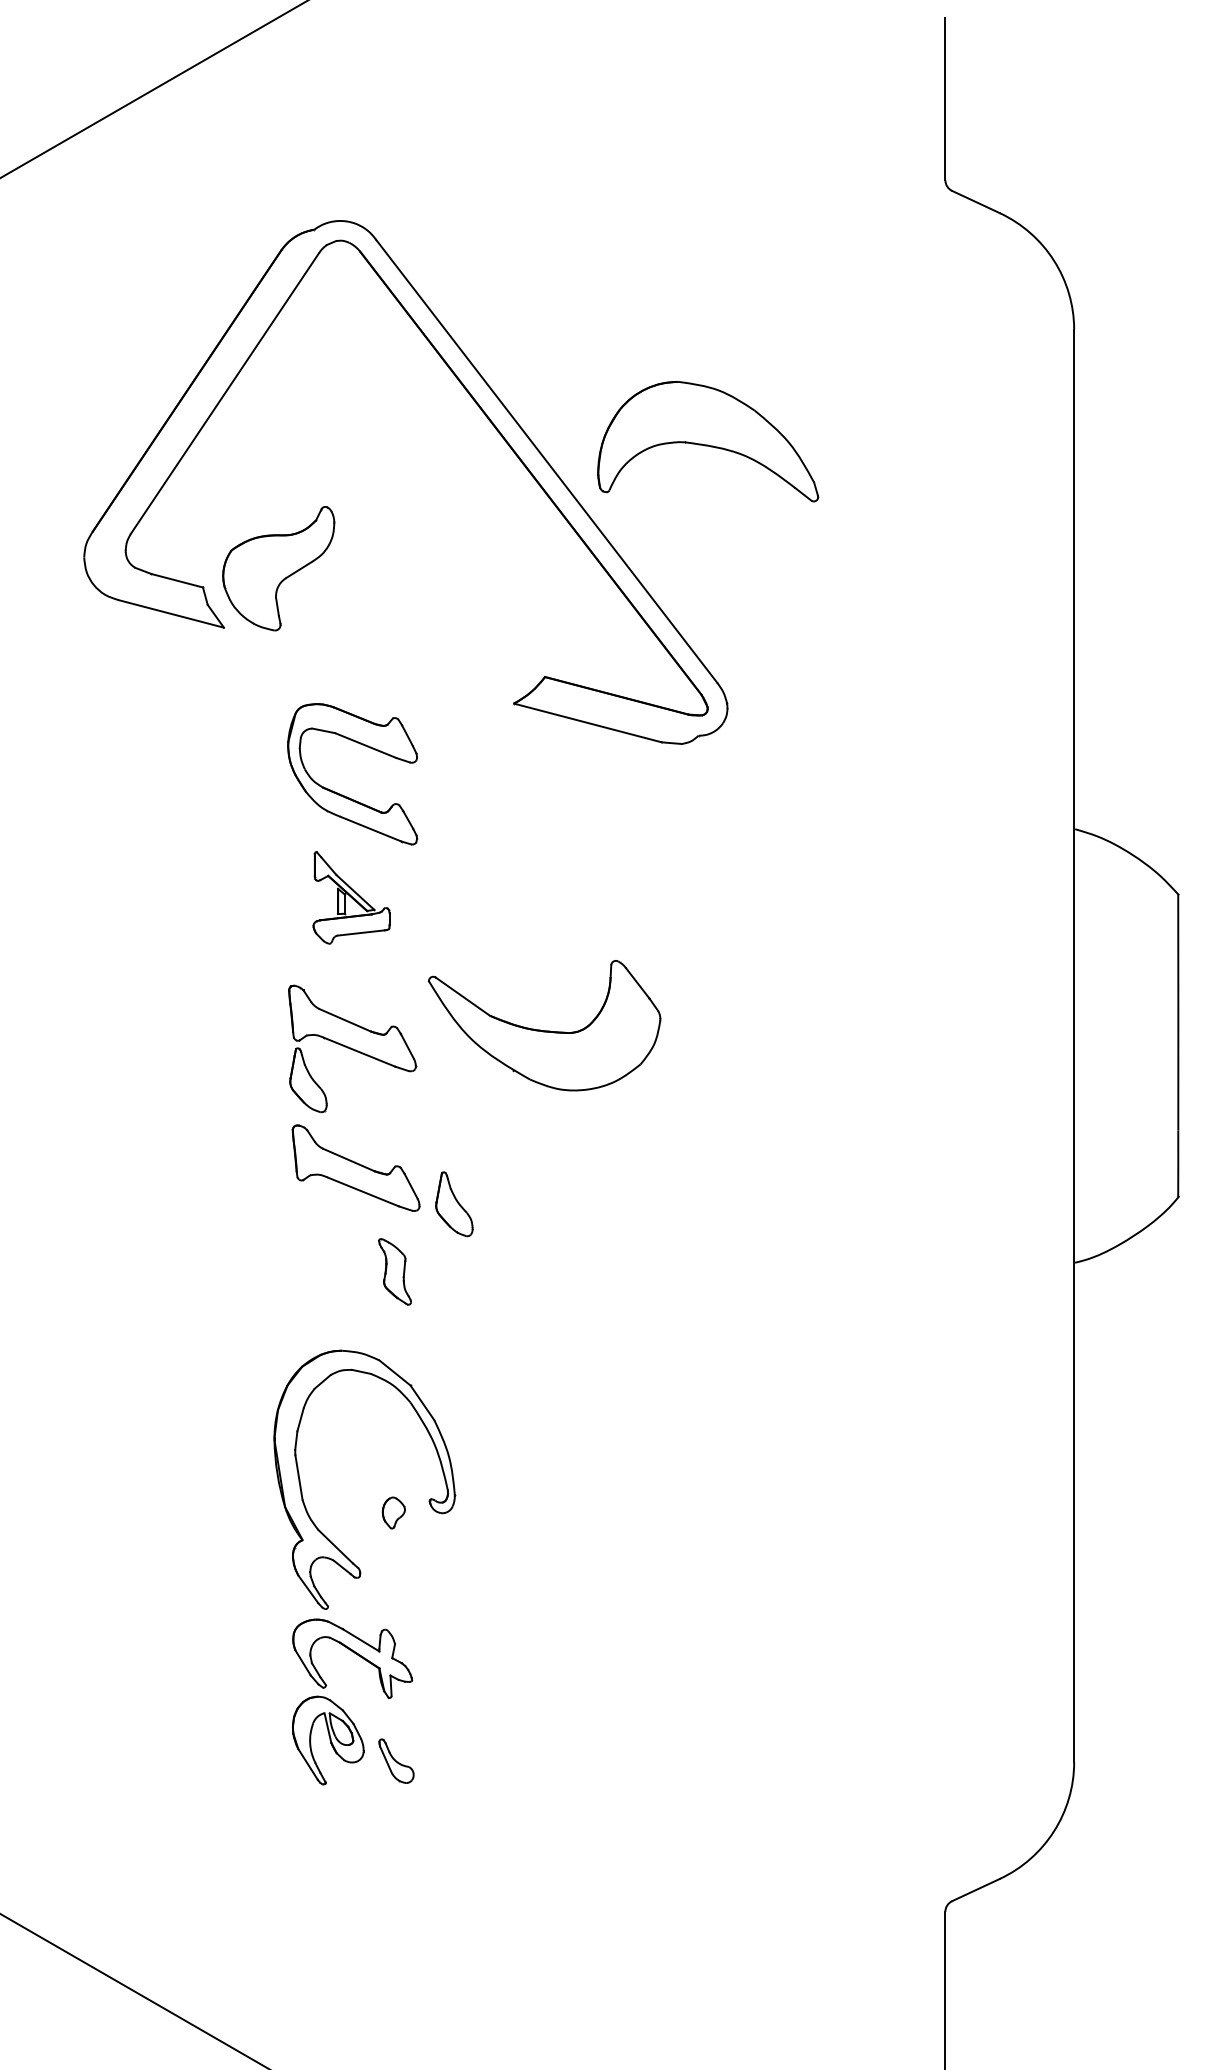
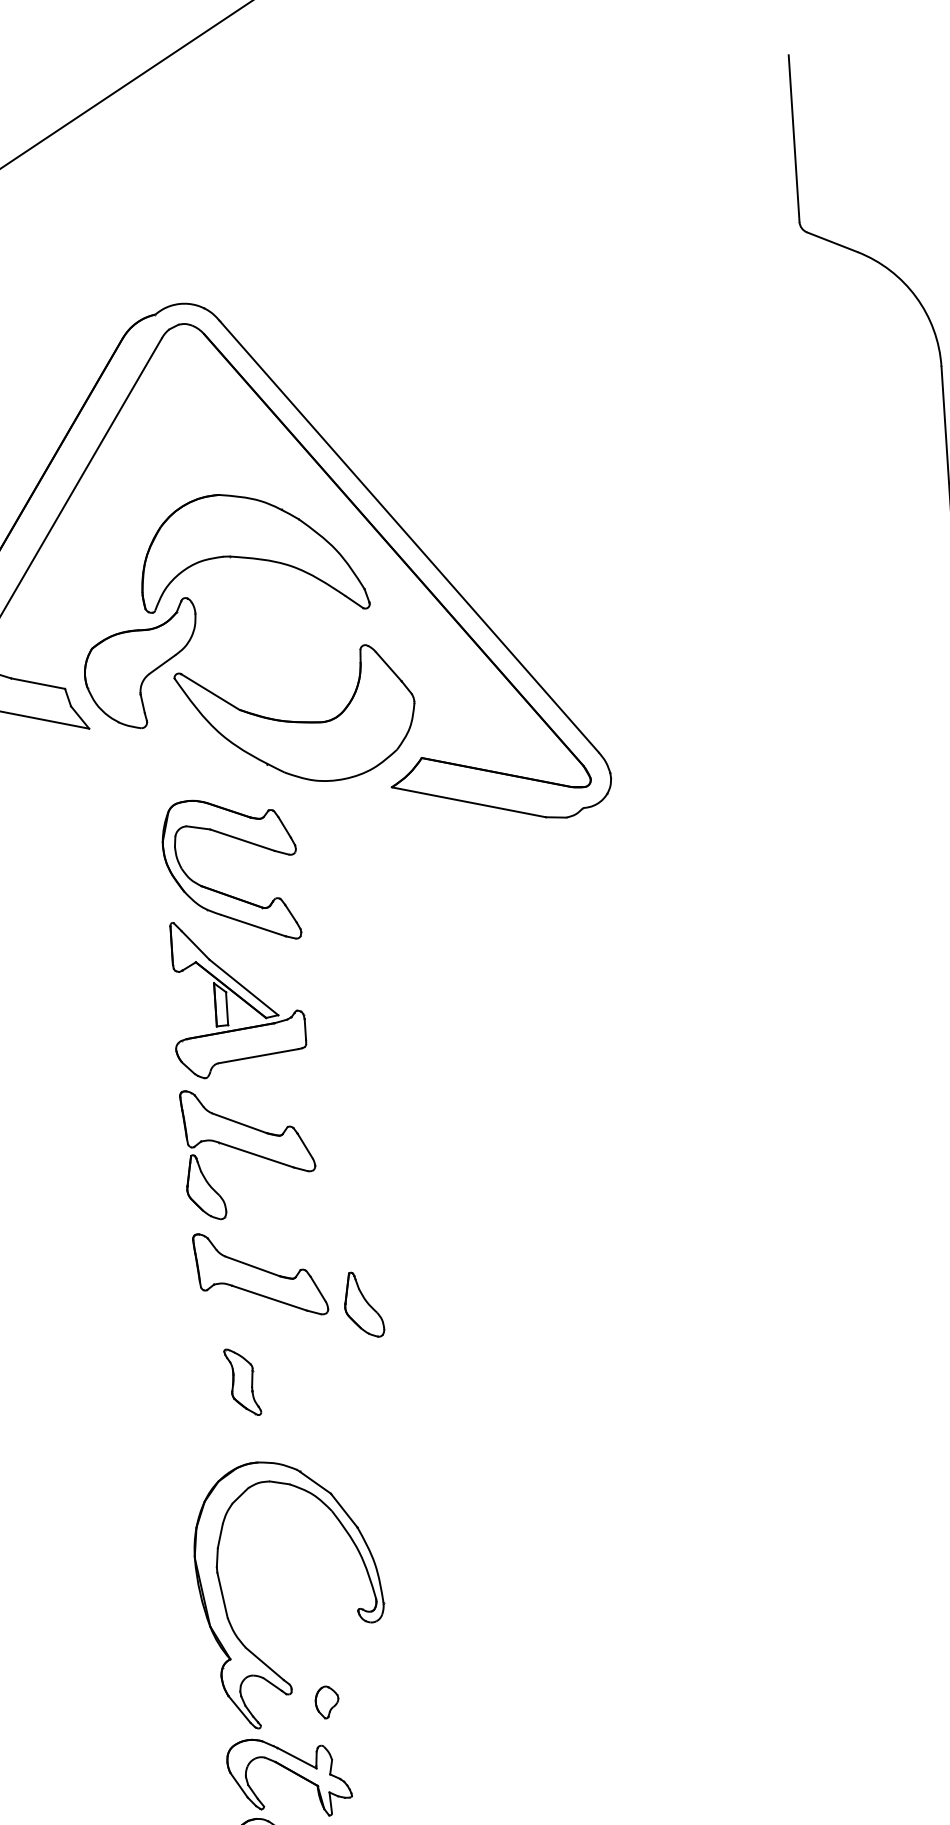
part: (708, 441) -> (253, 554), moved
part: (351, 897) -> (237, 996), size x1.67
part: (544, 1025) -> (295, 716), moved
part: (394, 1271) -> (242, 1381), moved
part: (393, 1512) -> (326, 1701), moved

